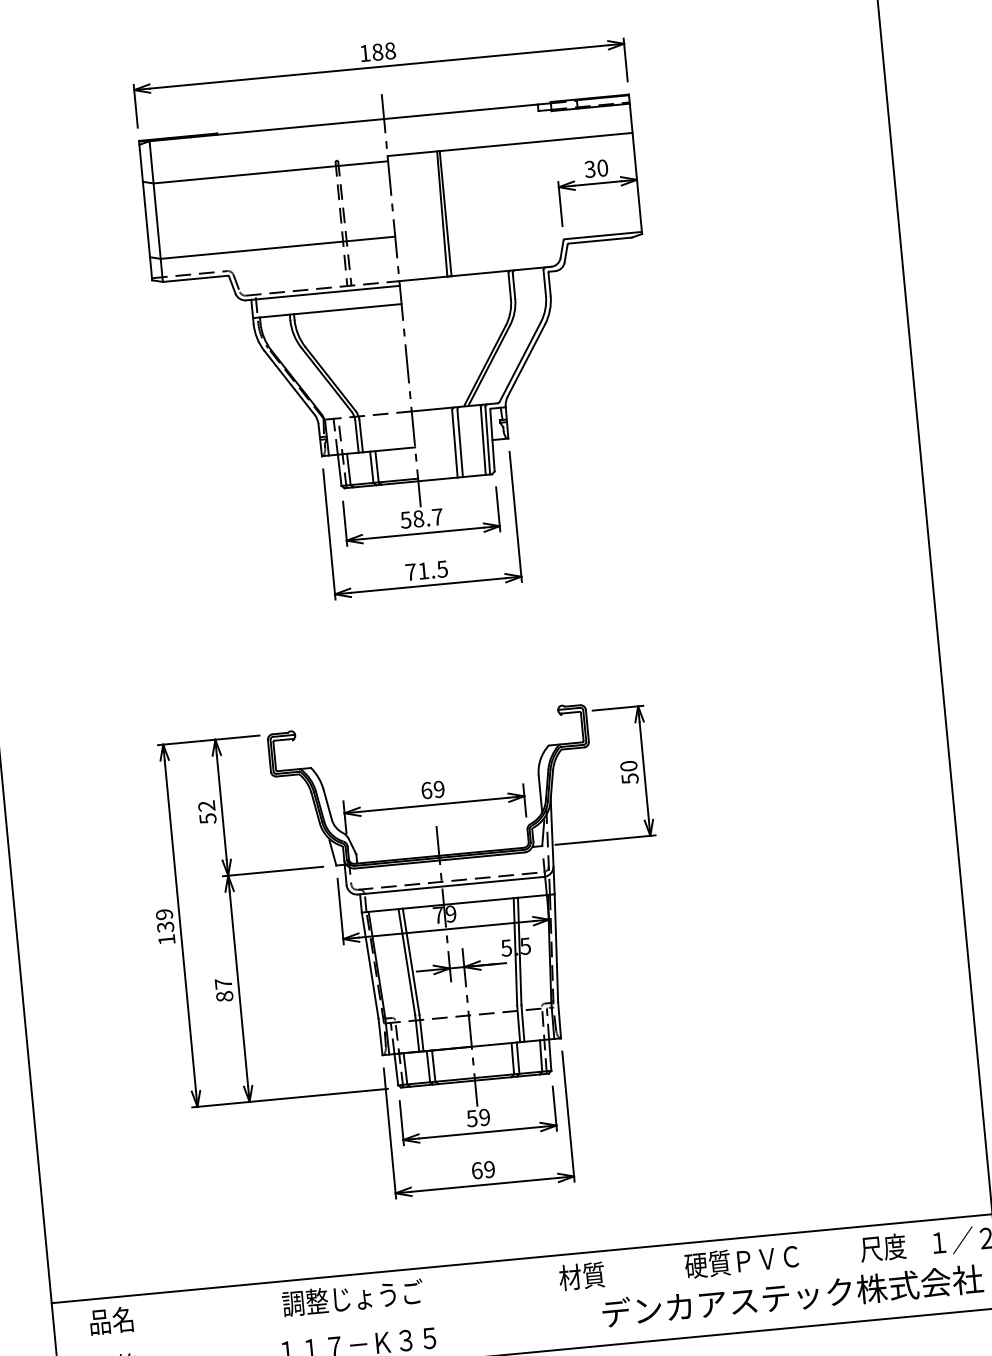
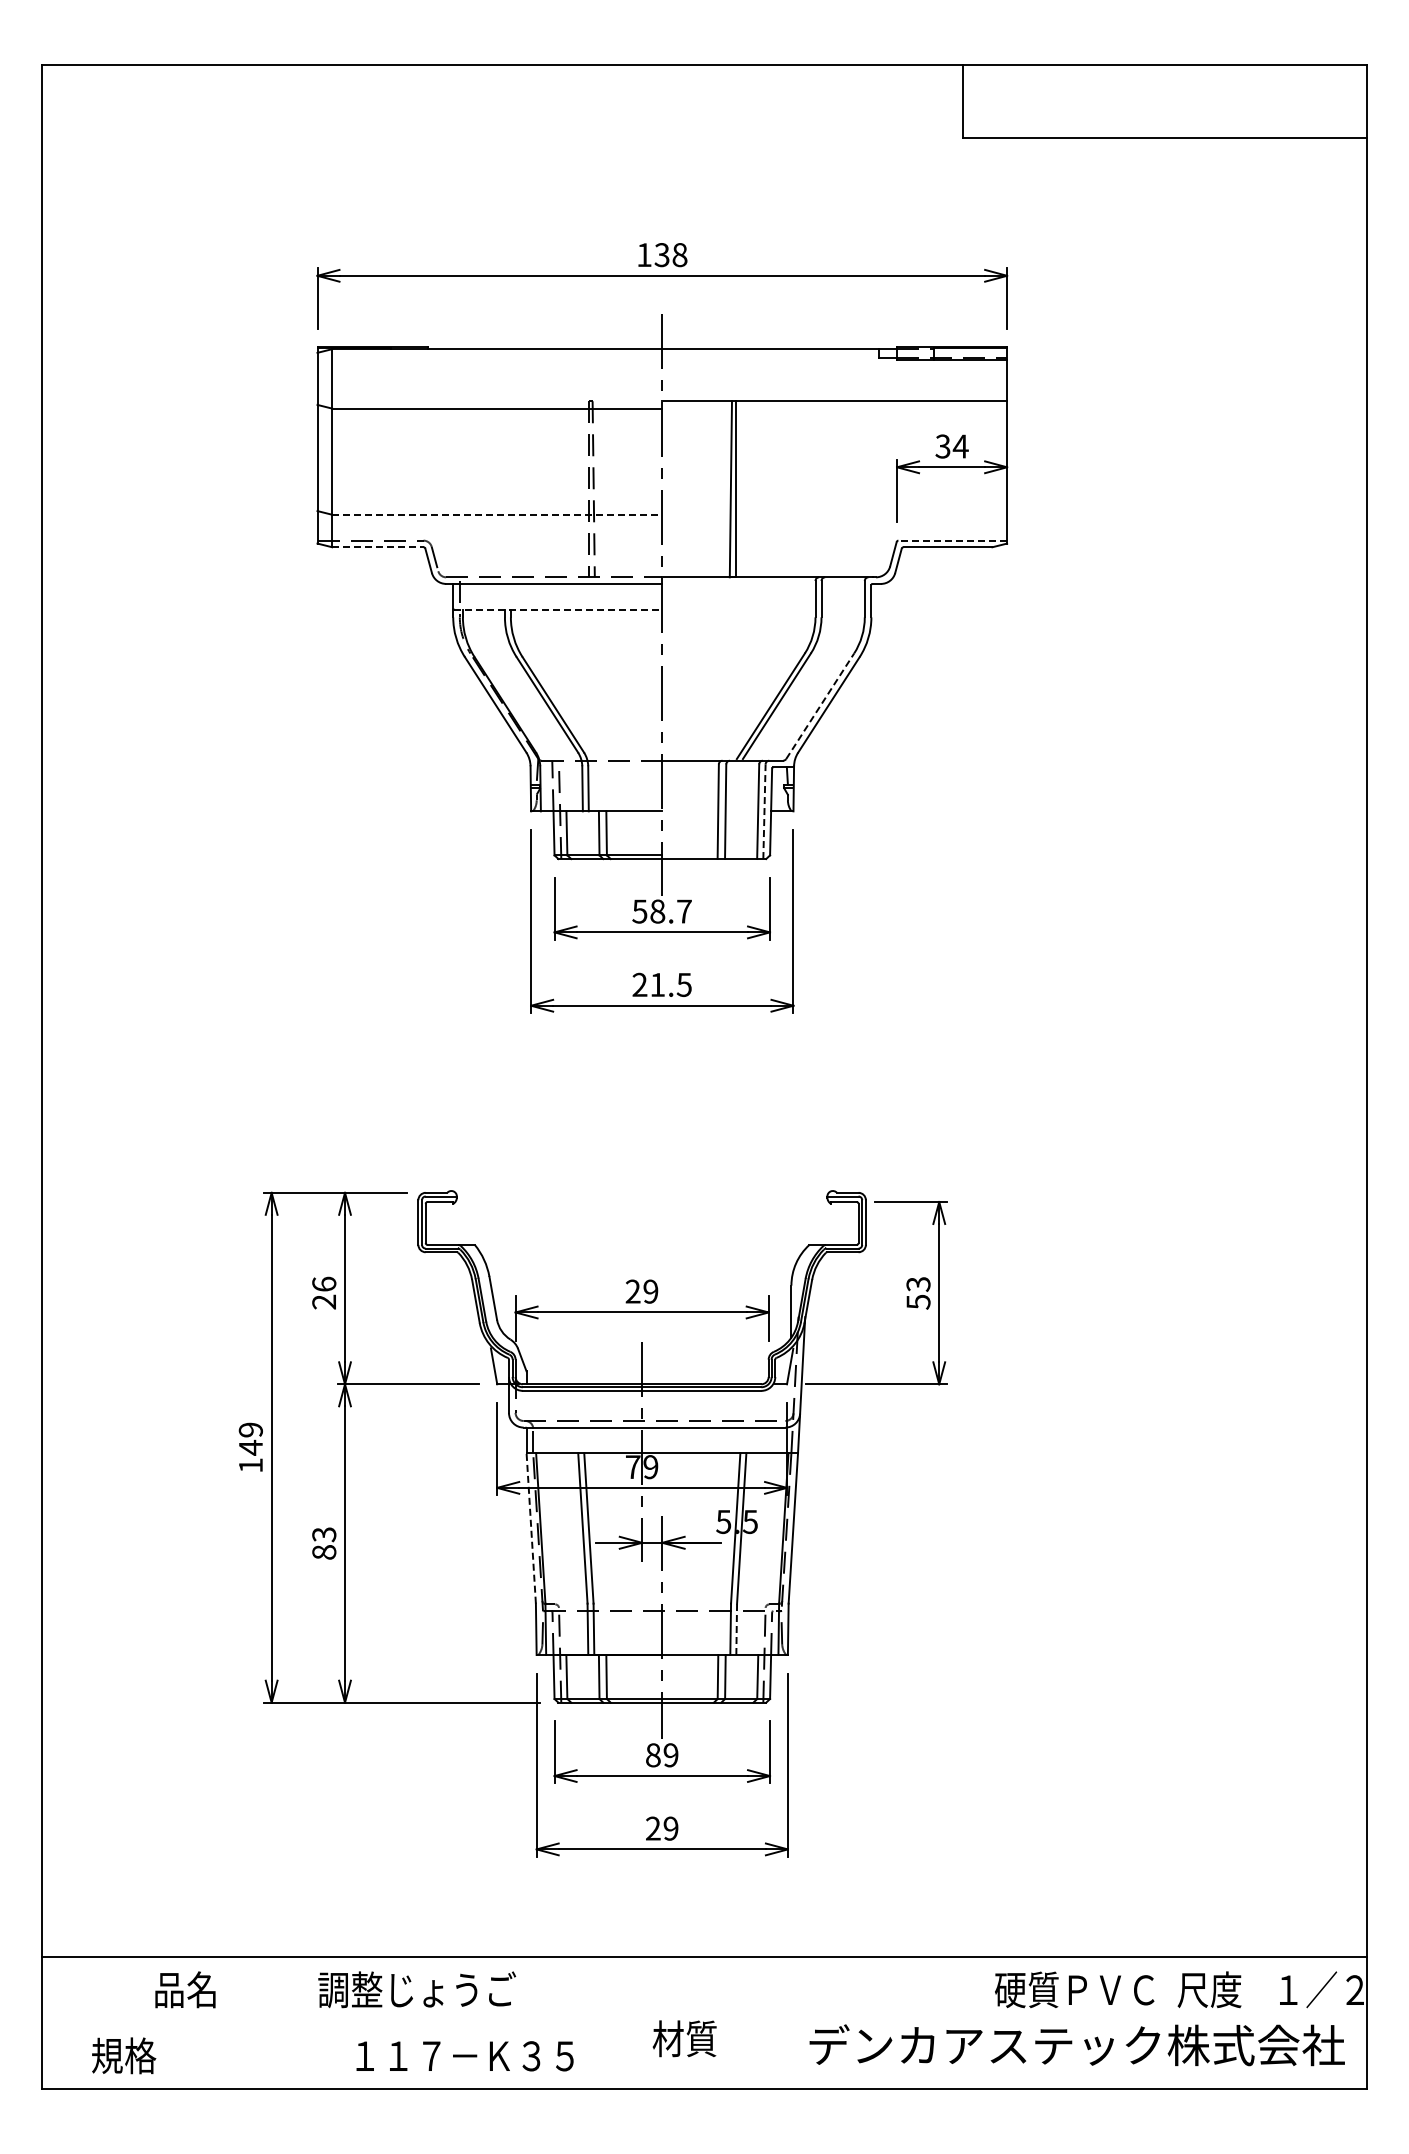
text: (377, 51) -> (661, 254), 188 -> 138
text: (602, 168) -> (960, 446), 30 -> 34
line: (603, 235) -> (952, 540), solid -> dashed
line: (278, 247) -> (497, 514), solid -> dashed
line: (195, 279) -> (377, 547), solid -> dashed
line: (327, 310) -> (558, 609), solid -> dashed
line: (520, 362) -> (820, 706), solid -> dashed
line: (487, 440) -> (764, 811), solid -> dashed
text: (410, 571) -> (639, 984), 71.5 -> 21.5
text: (628, 766) -> (918, 1284), 50 -> 53
text: (426, 790) -> (632, 1291), 69 -> 29
text: (207, 811) -> (324, 1292), 52 -> 26
text: (165, 927) -> (250, 1447), 139 -> 149
line: (370, 964) -> (531, 1527), solid -> dashed
text: (223, 983) -> (324, 1534), 87 -> 83
line: (522, 1023) -> (736, 1629), solid -> dashed
text: (471, 1118) -> (652, 1755), 59 -> 89
text: (477, 1170) -> (653, 1828), 69 -> 29
text: (741, 1261) -> (1074, 1989), moved
text: (581, 1276) -> (684, 2038), moved
text: (353, 1297) -> (417, 1989), moved
text: (111, 1320) -> (185, 1989), moved

